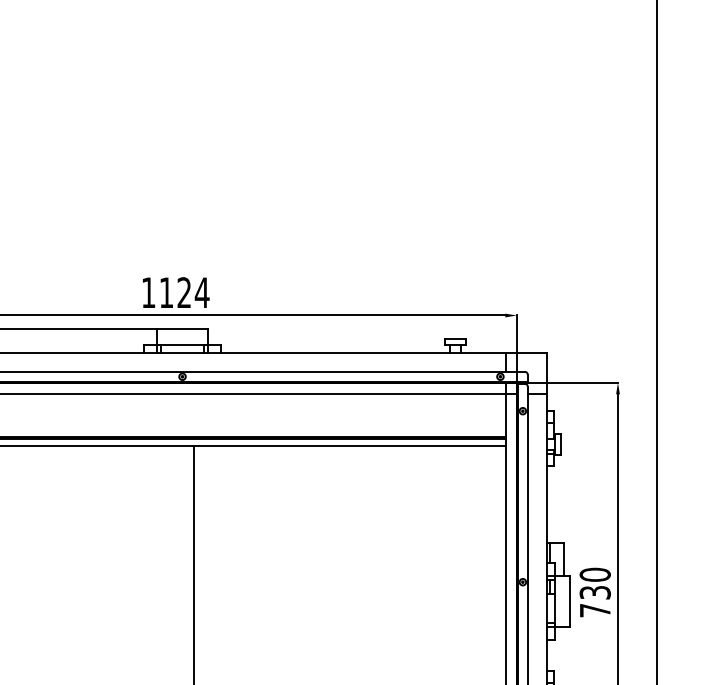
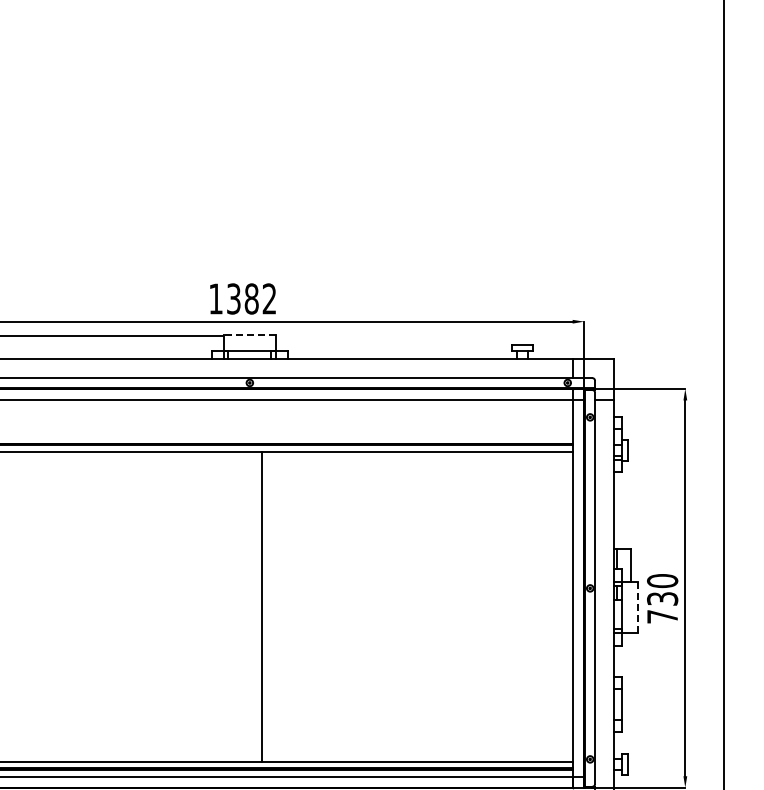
text: (184, 292) -> (251, 298), 1124 -> 1382
line: (182, 329) -> (249, 335), solid -> dashed
line: (570, 601) -> (637, 607), solid -> dashed

